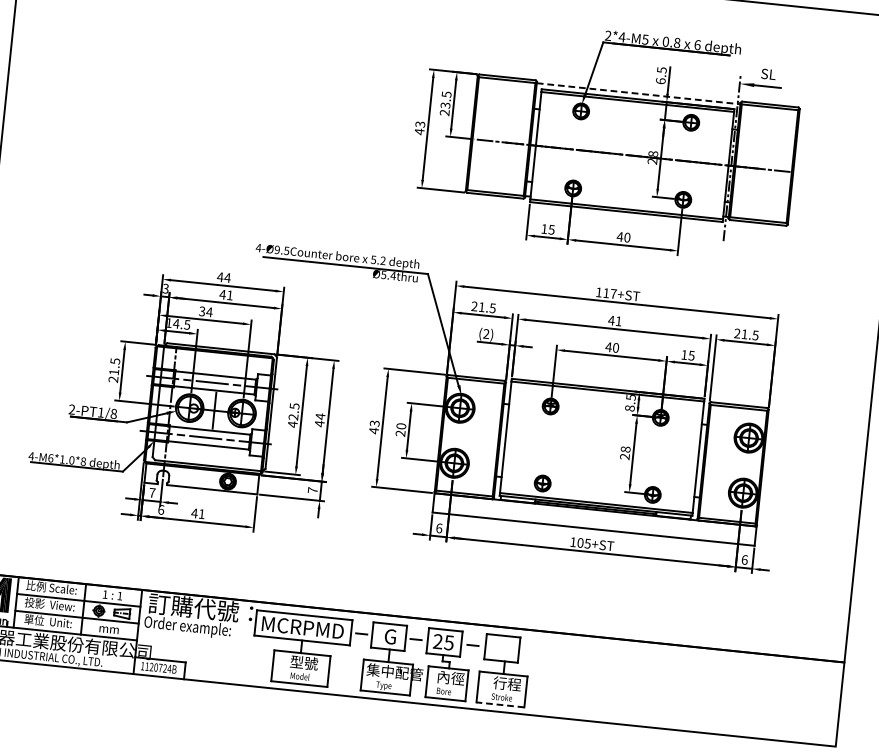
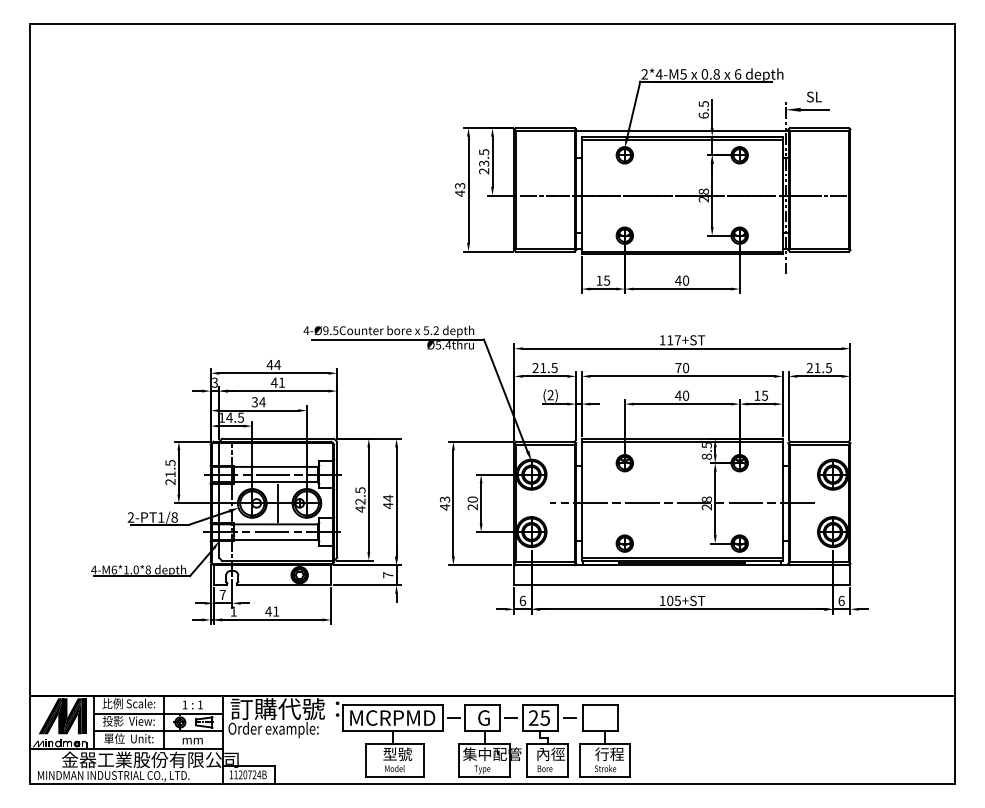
line: (638, 93) -> (682, 130), dashed -> solid
text: (615, 320) -> (682, 367), 41 -> 70
line: (600, 450) -> (681, 503), added
text: (160, 509) -> (233, 611), 6 -> 1
line: (500, 704) -> (604, 776), dashed -> solid

